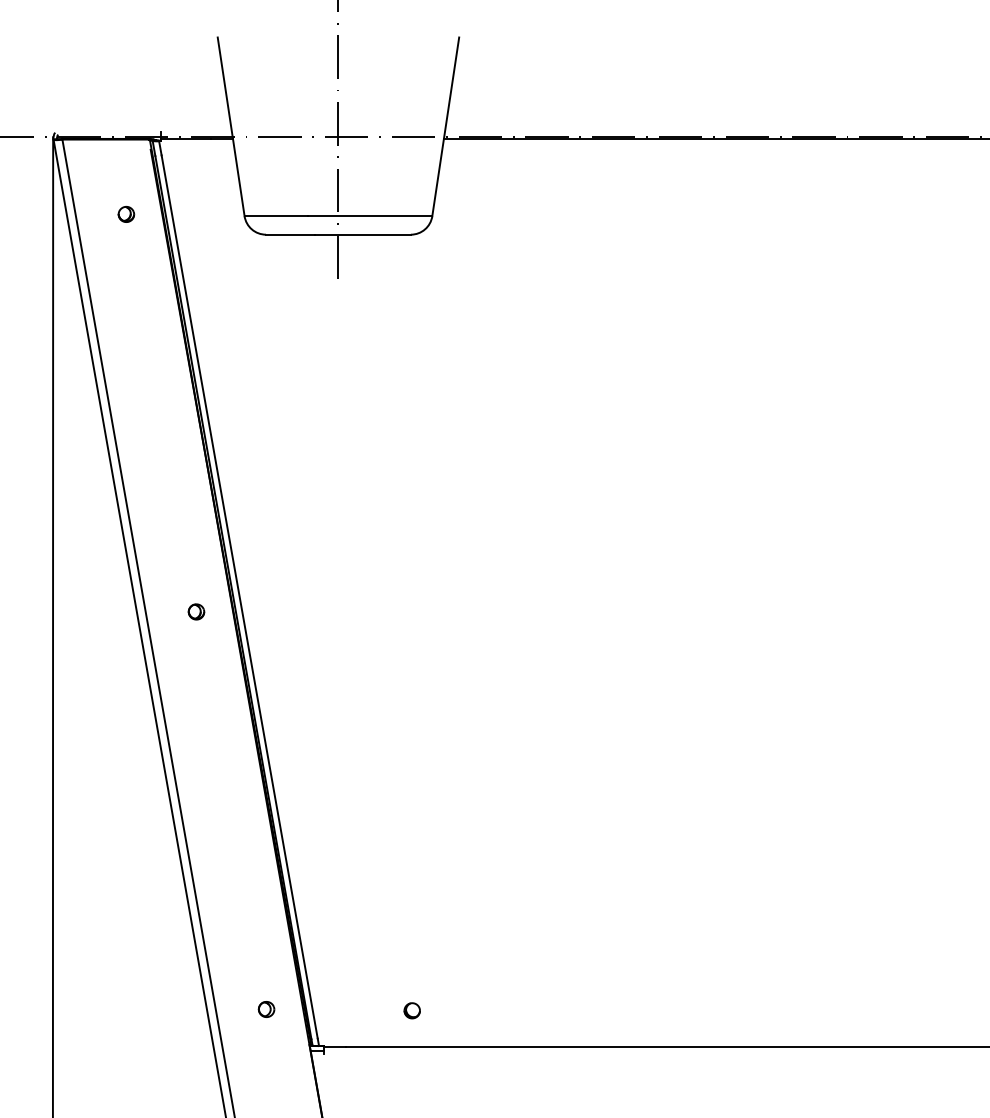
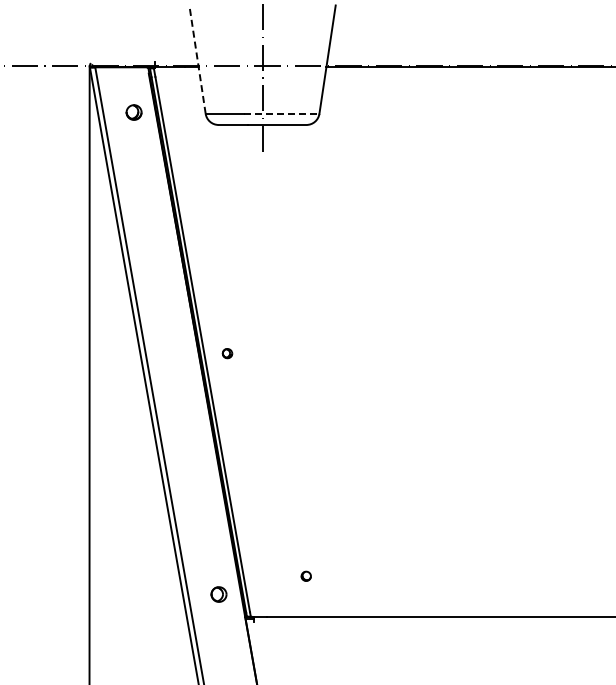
line: (231, 126) -> (197, 59), solid -> dashed
part: (125, 214) -> (133, 112), size x1.6
line: (369, 215) -> (281, 113), solid -> dashed
part: (196, 611) -> (227, 353), moved
part: (265, 1009) -> (218, 594), size x1.6
part: (410, 1009) -> (305, 575), moved

